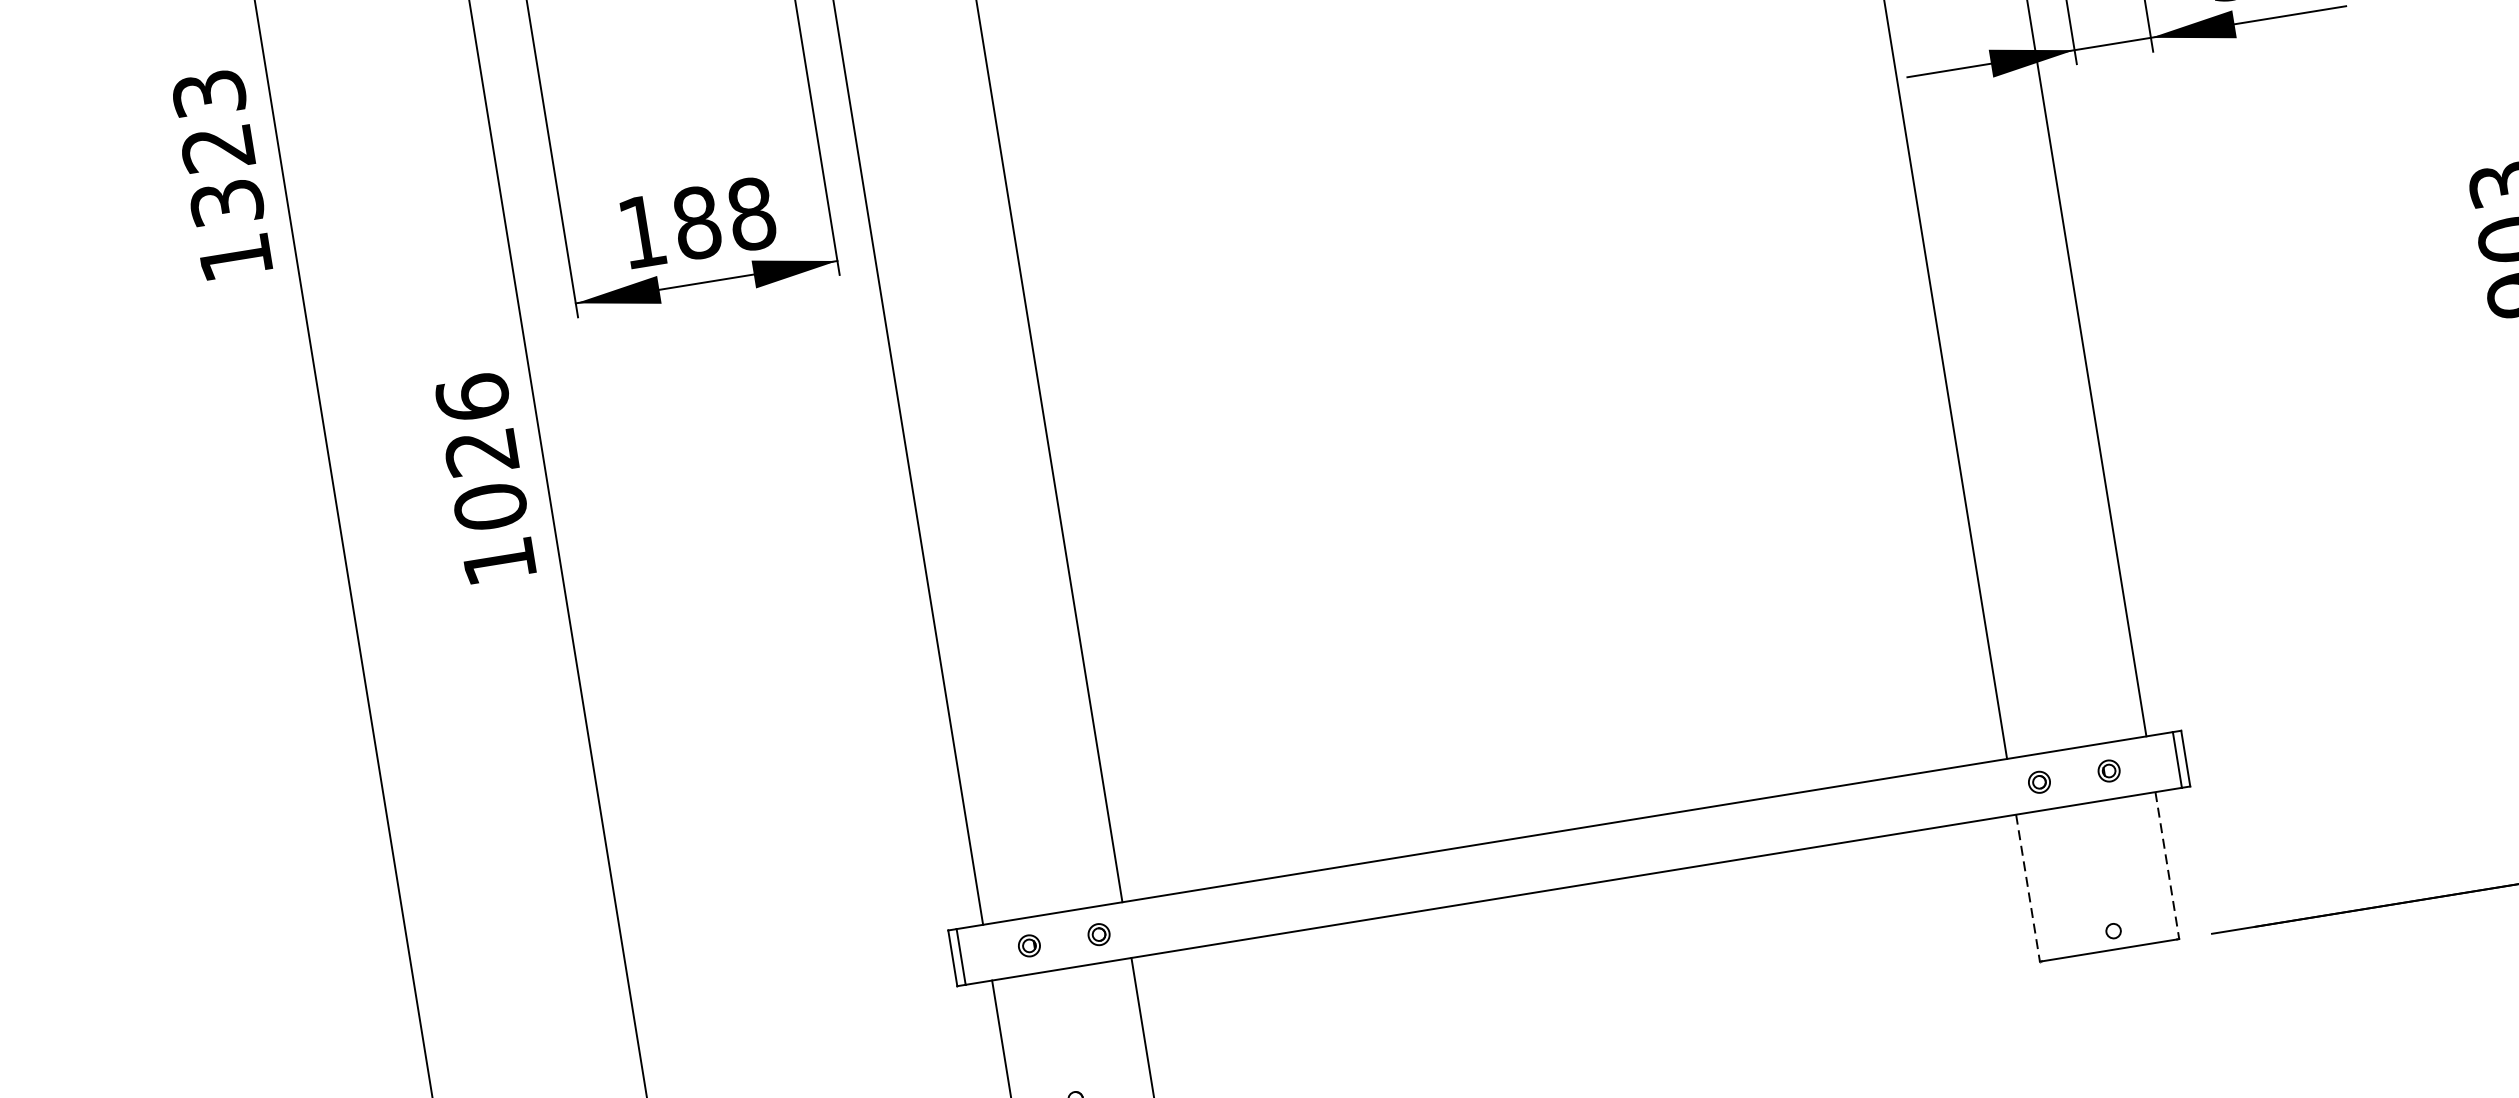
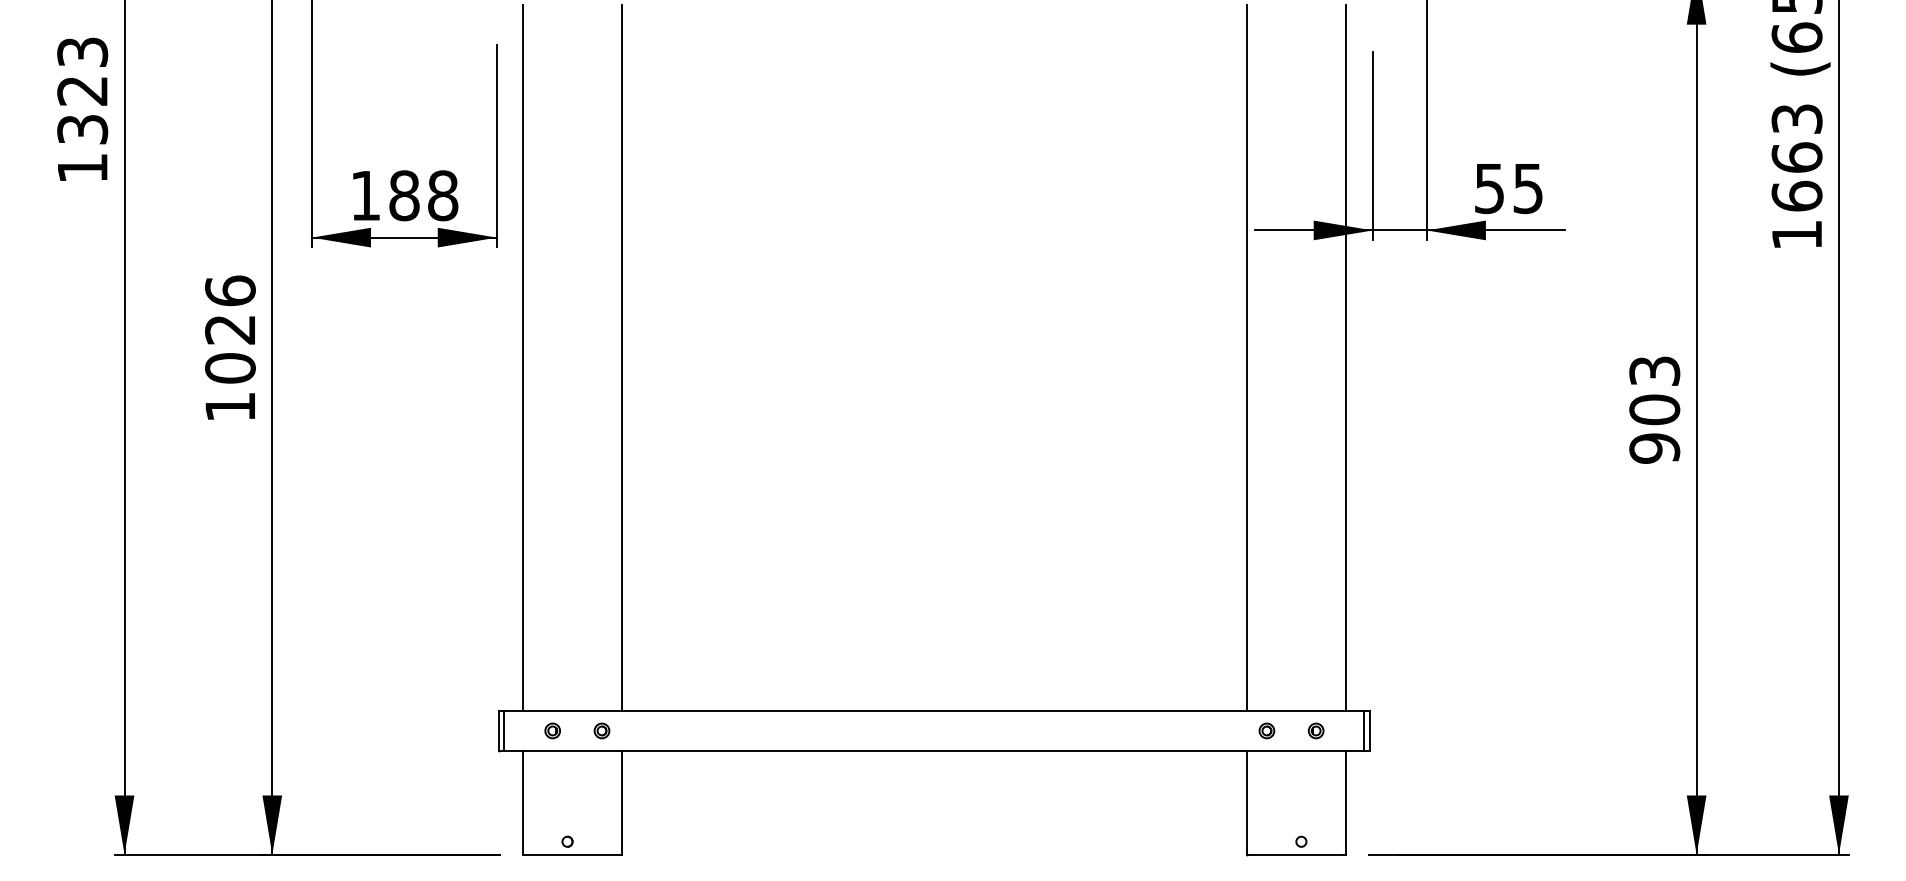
line: (2166, 865) -> (1345, 802), dashed -> solid
line: (2028, 887) -> (1247, 802), dashed -> solid

